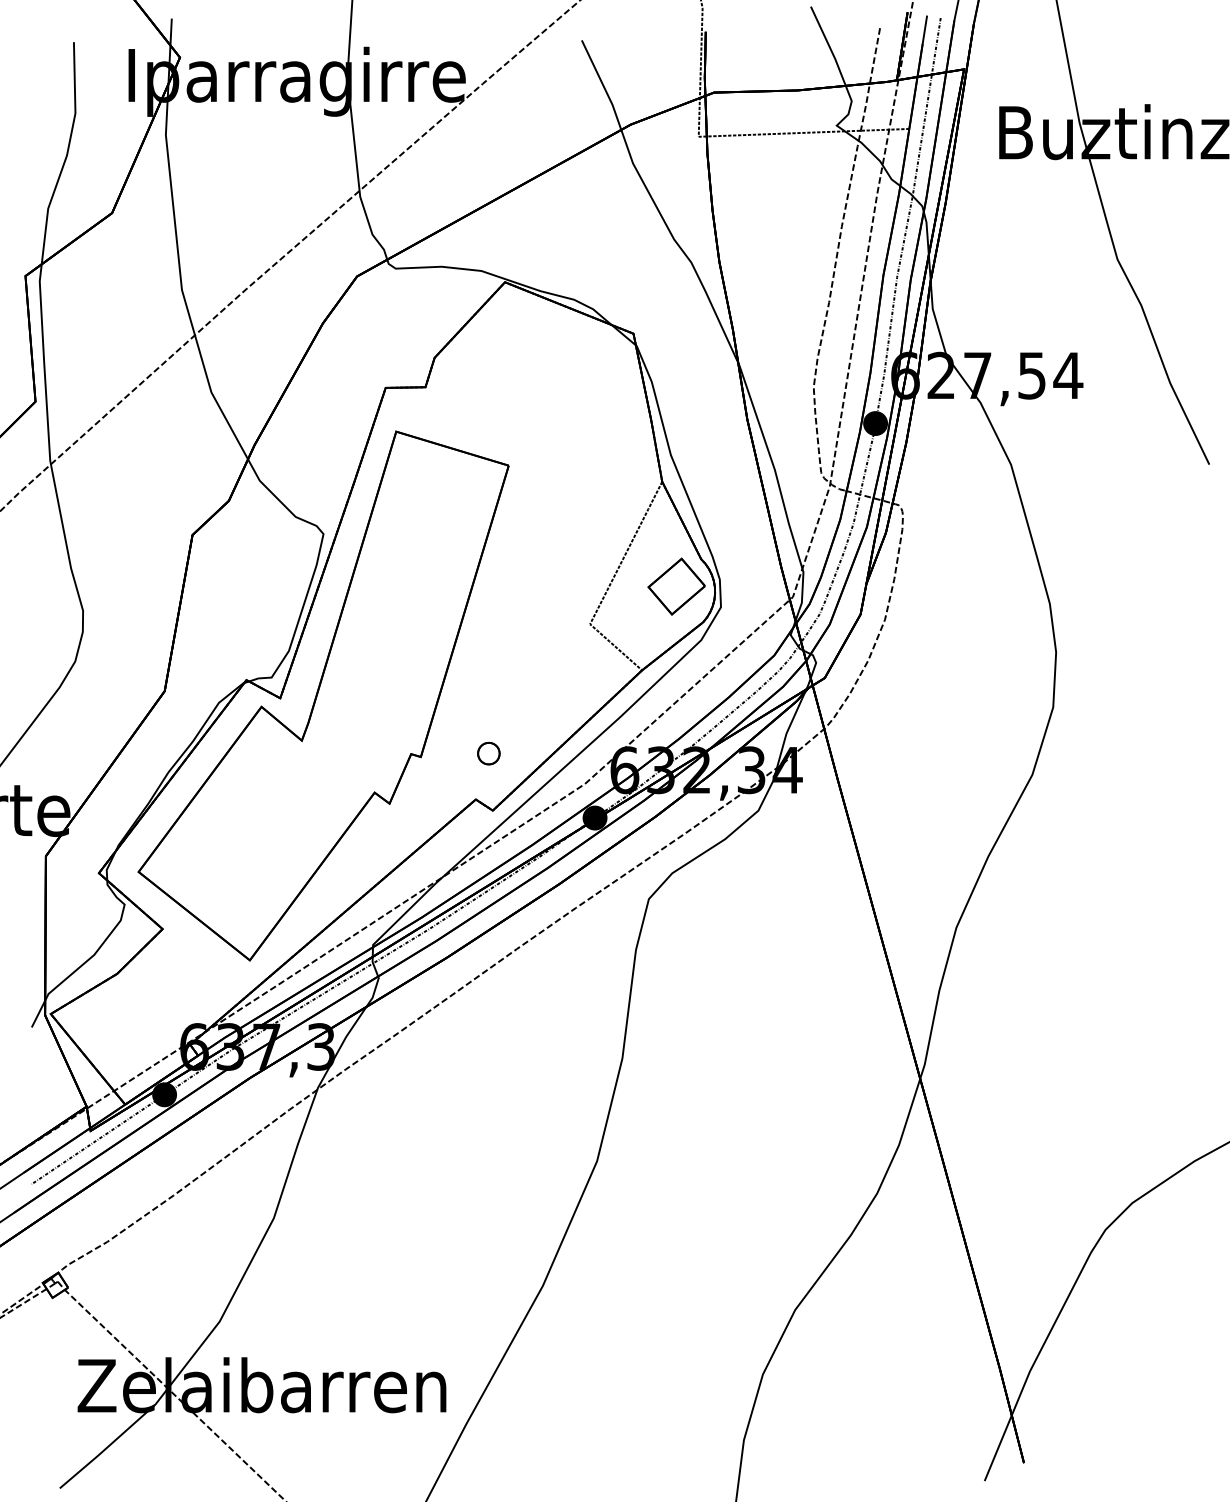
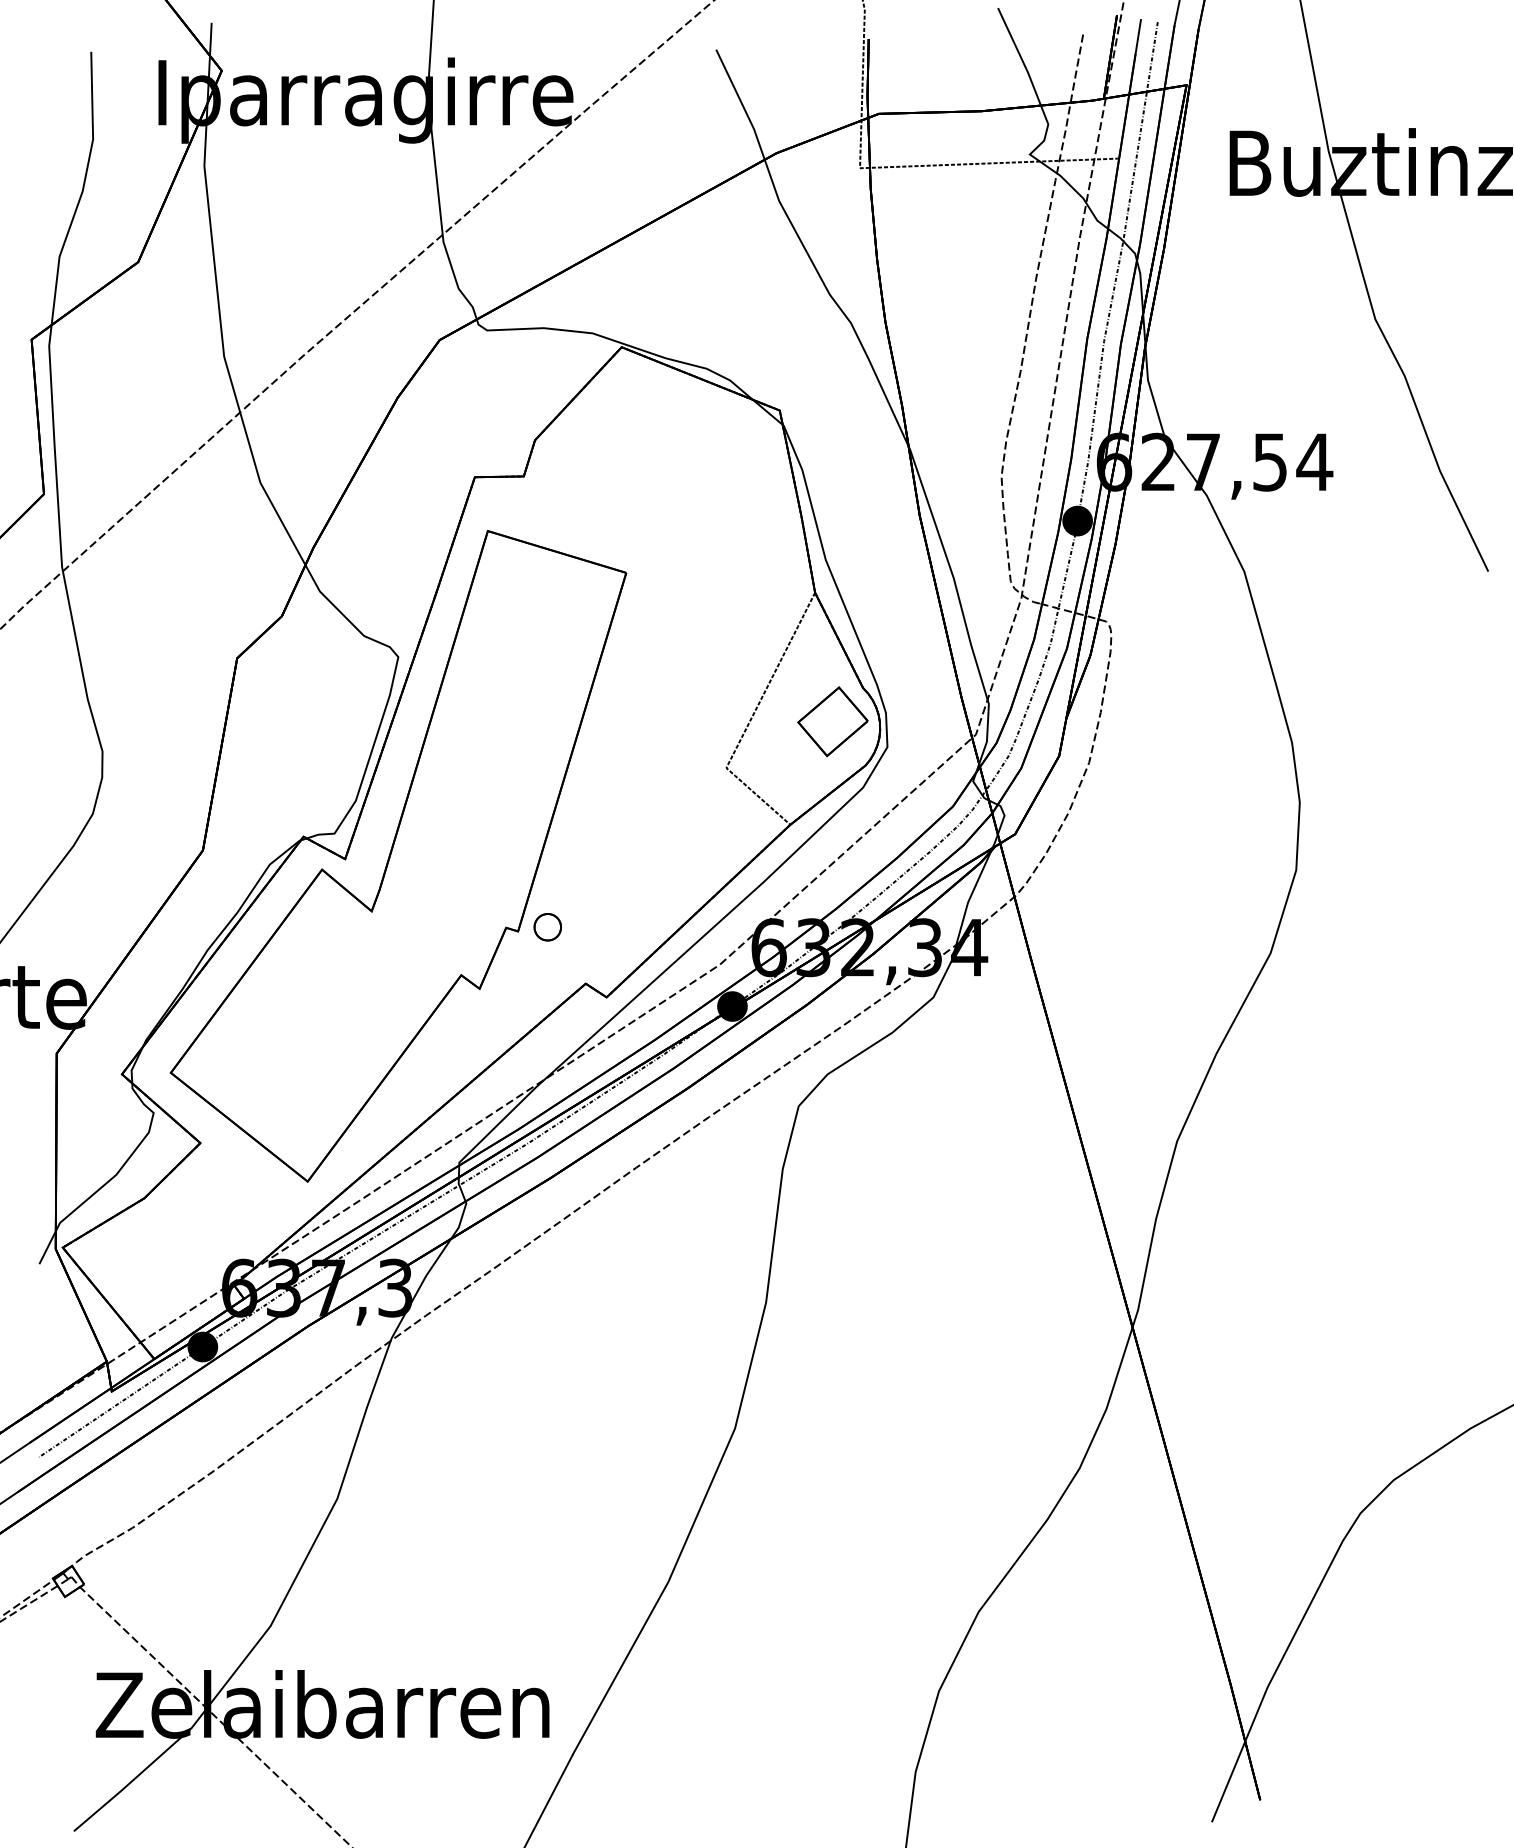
part: (488, 753) -> (547, 927), moved

